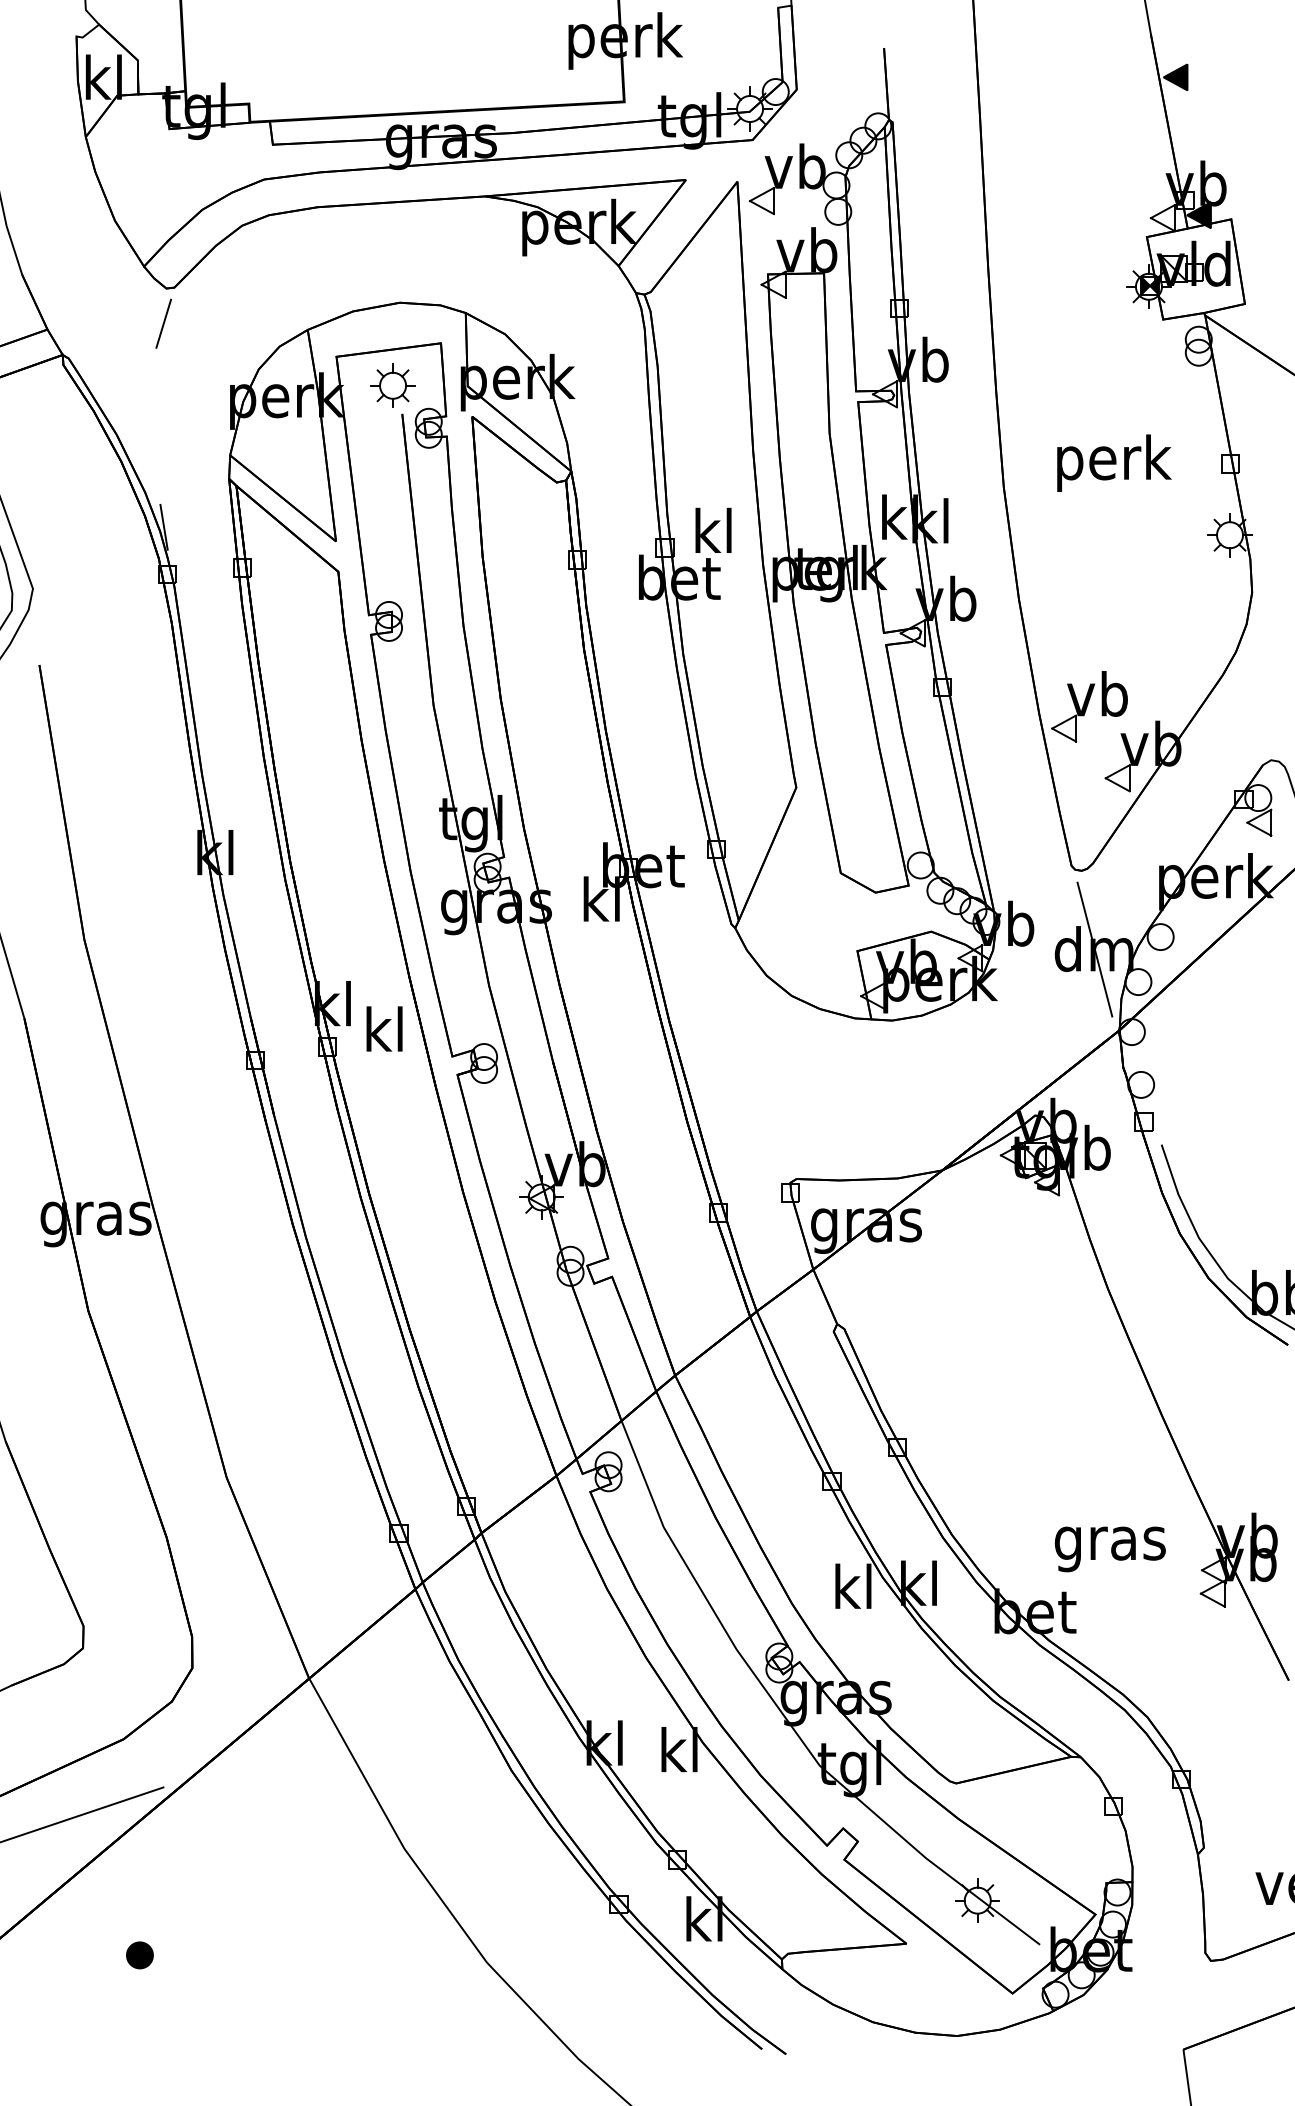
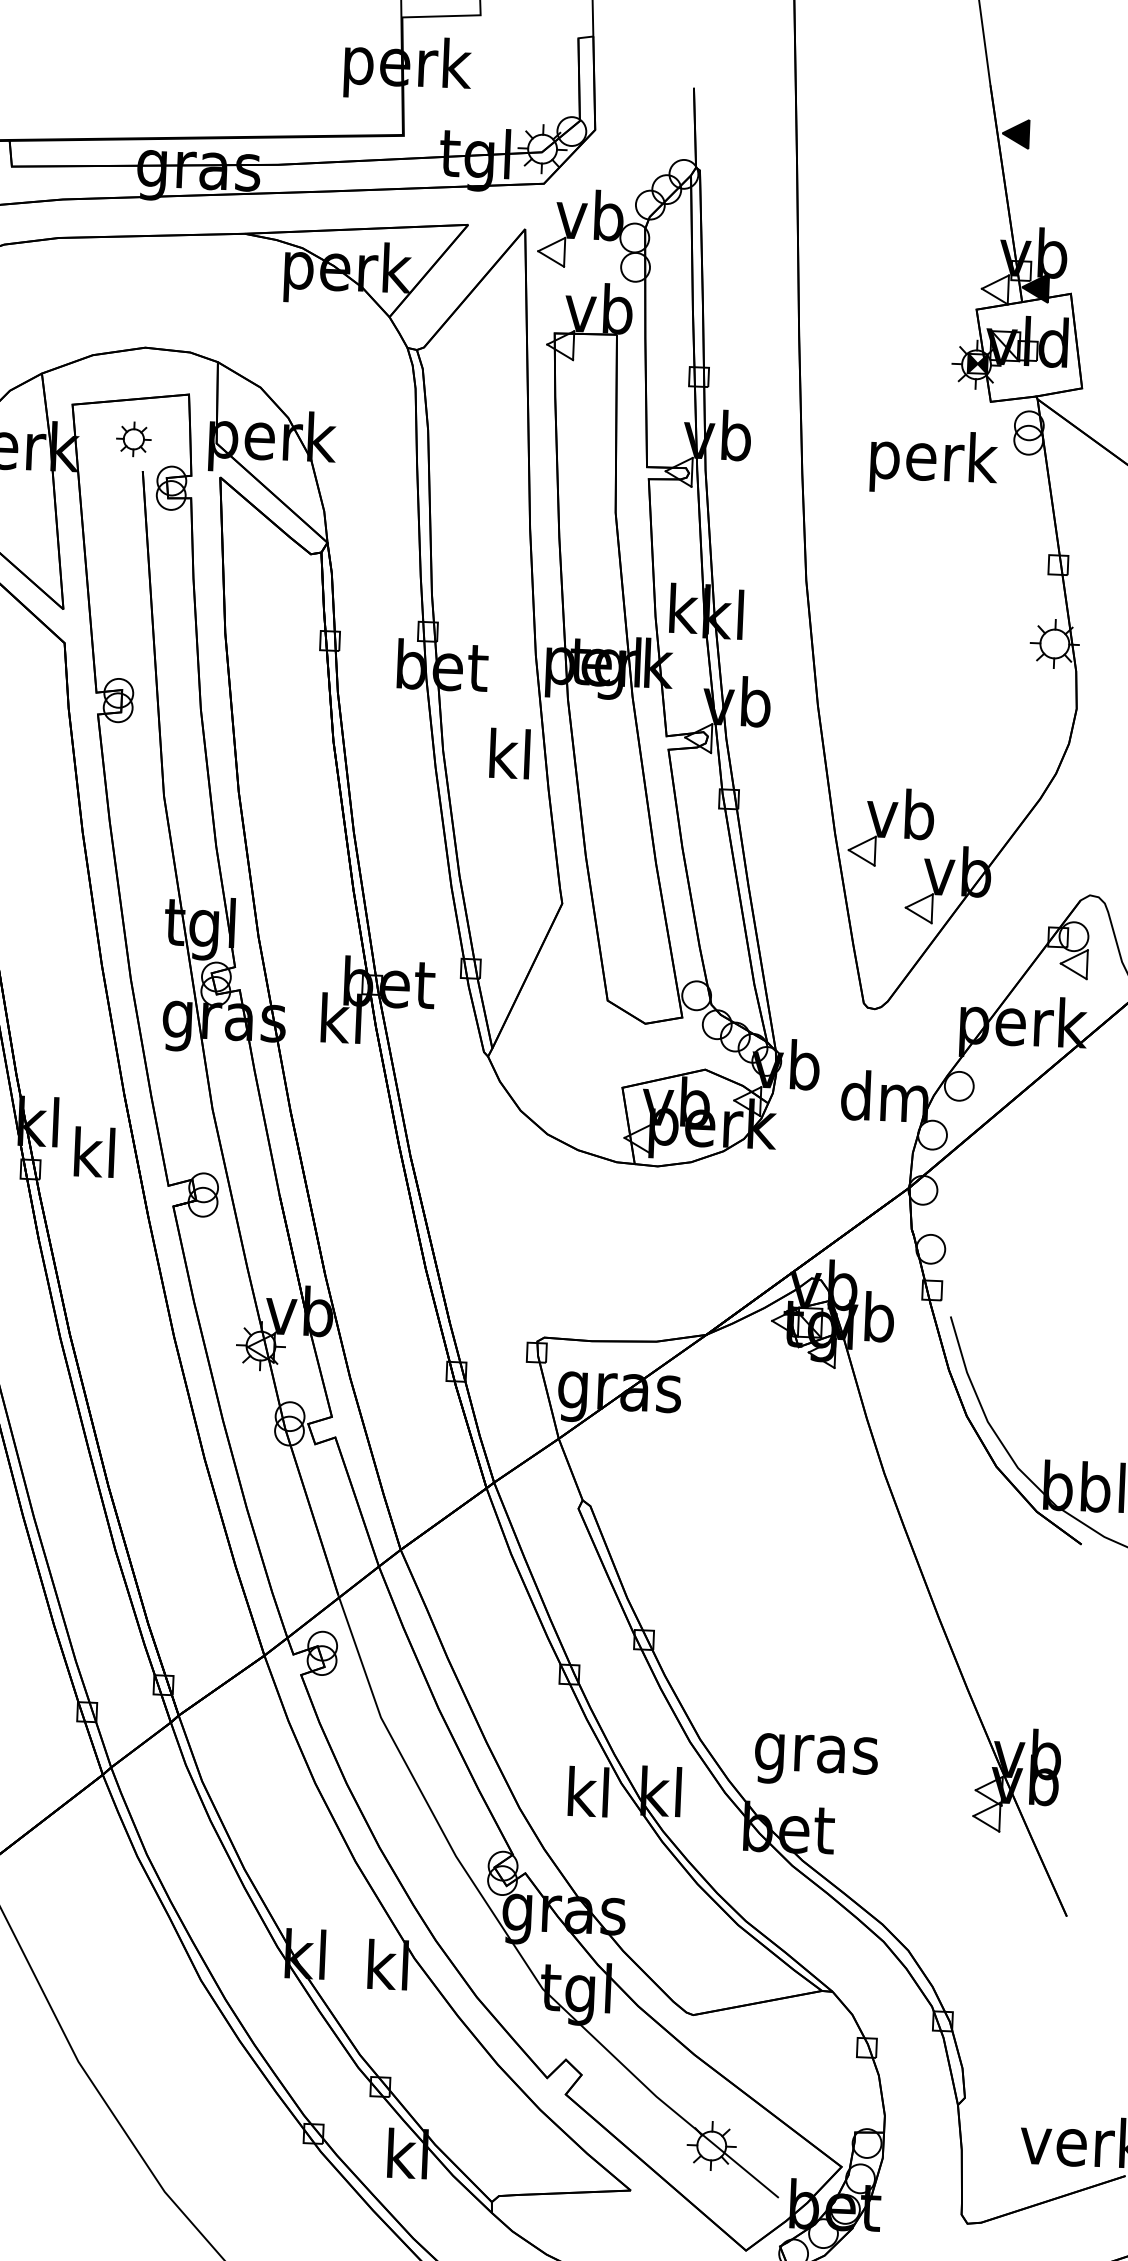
part: (392, 385) -> (133, 439), size x0.7
text: (1114, 462) -> (934, 461), moved
text: (713, 529) -> (509, 752), moved
line: (1094, 949) -> (885, 1096), removed
text: (1109, 1549) -> (815, 1760), moved

